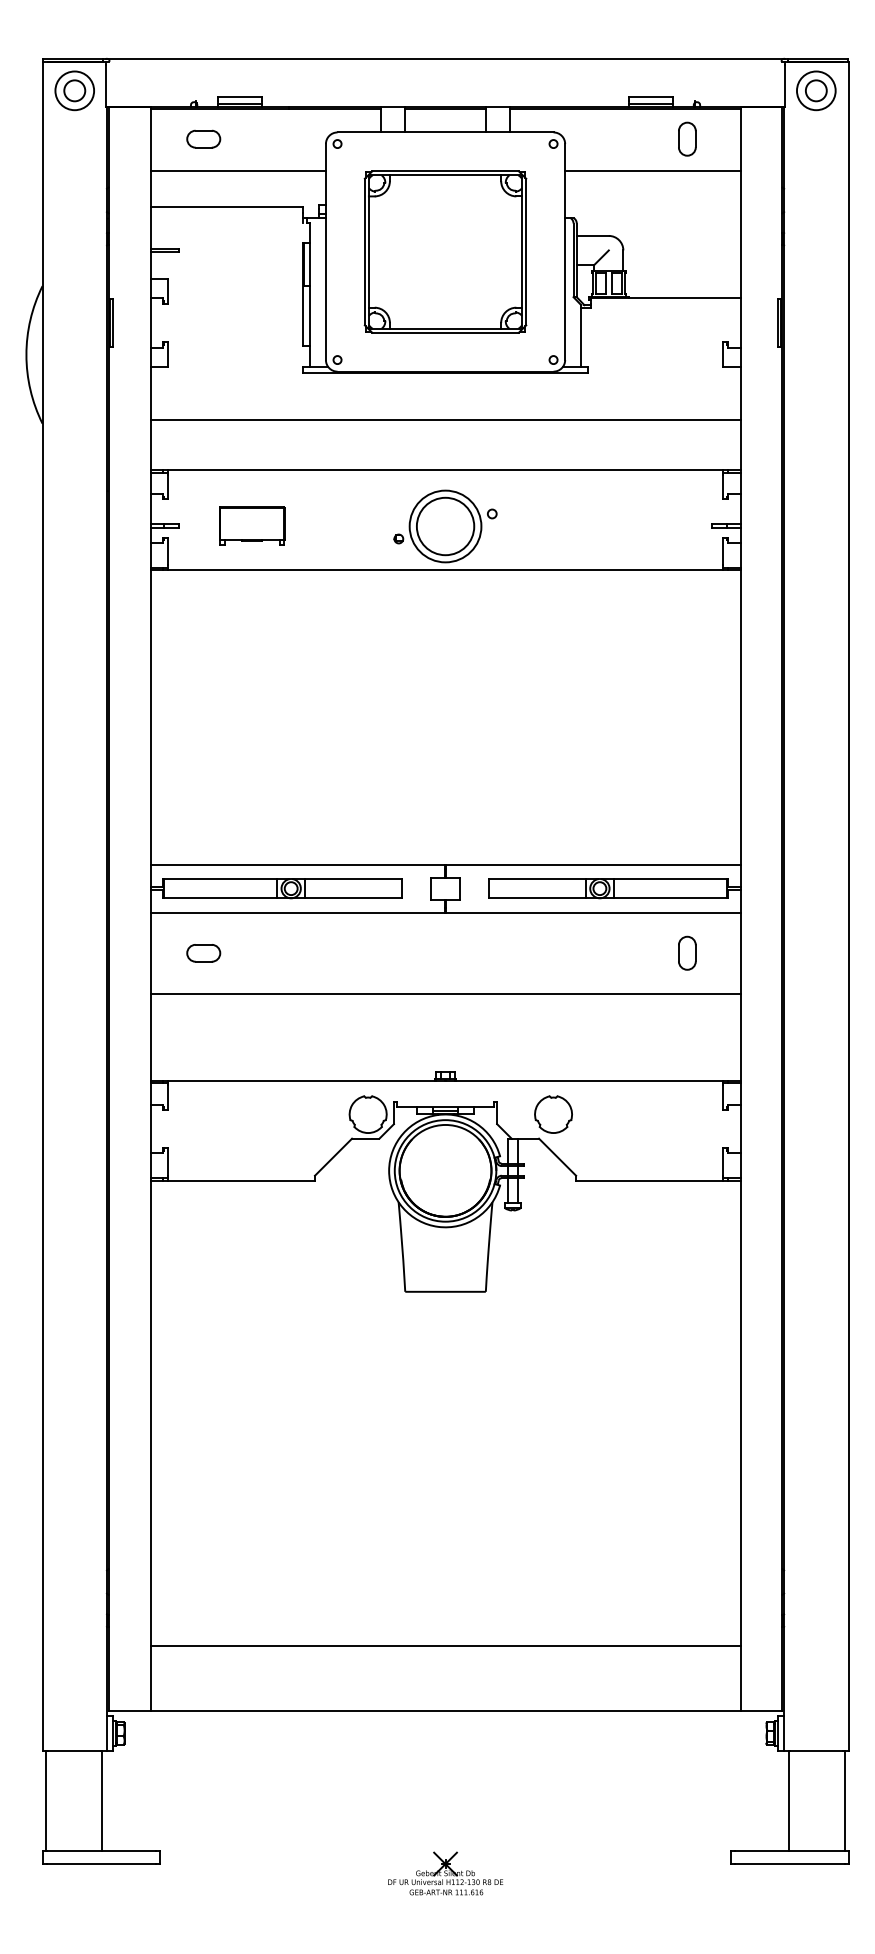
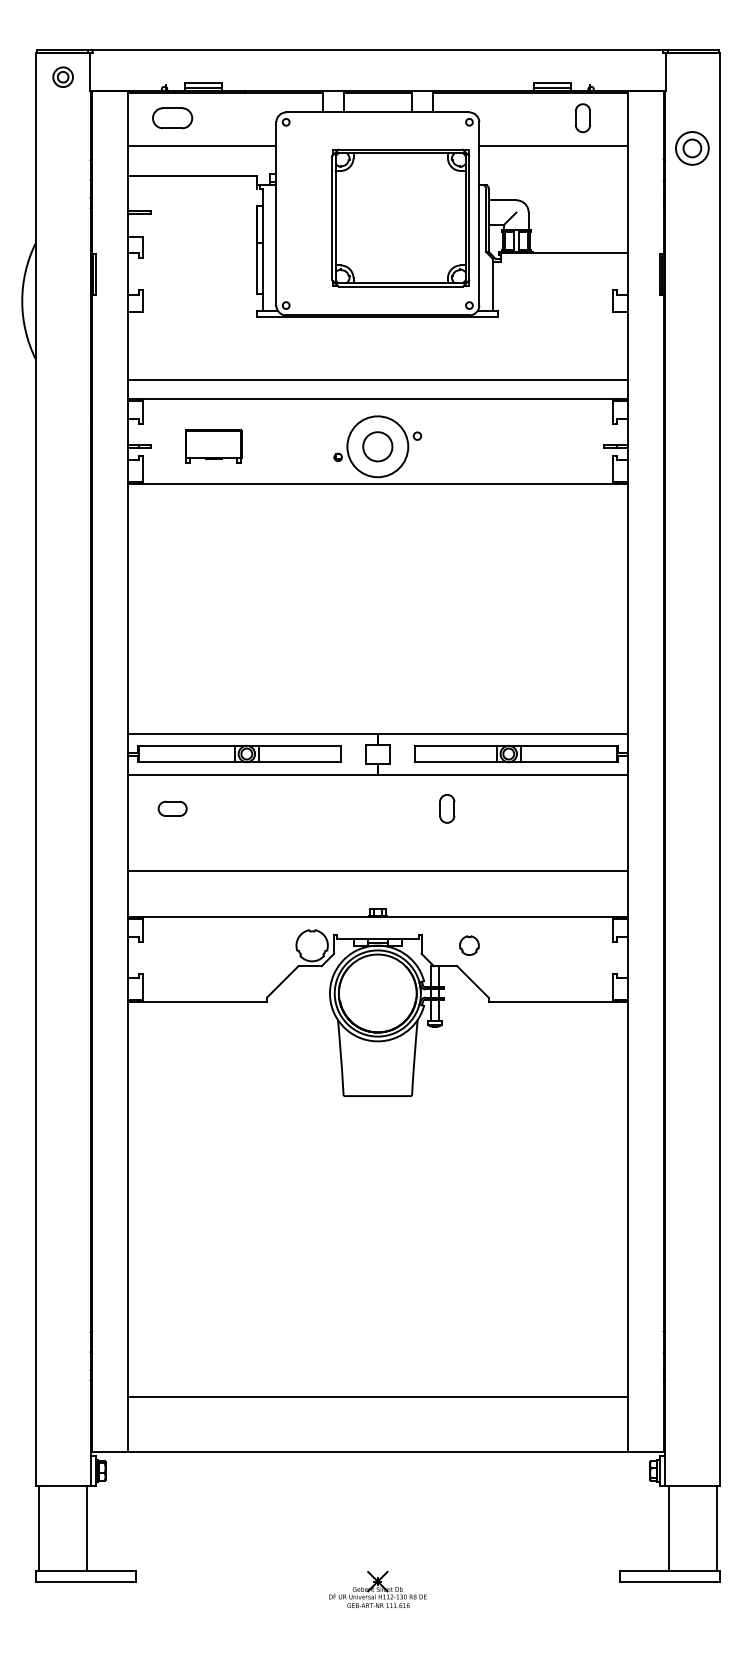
part: (74, 90) -> (63, 76), size x0.6
part: (816, 90) -> (692, 148), moved
part: (203, 138) -> (172, 117), size x1.4
part: (445, 251) -> (400, 217), moved
line: (445, 419) -> (377, 379), moved
circle: (445, 526) -> (377, 446), size x0.6
part: (687, 952) -> (447, 808), moved
line: (445, 993) -> (377, 870), moved
part: (553, 1114) -> (469, 945), size x0.6

